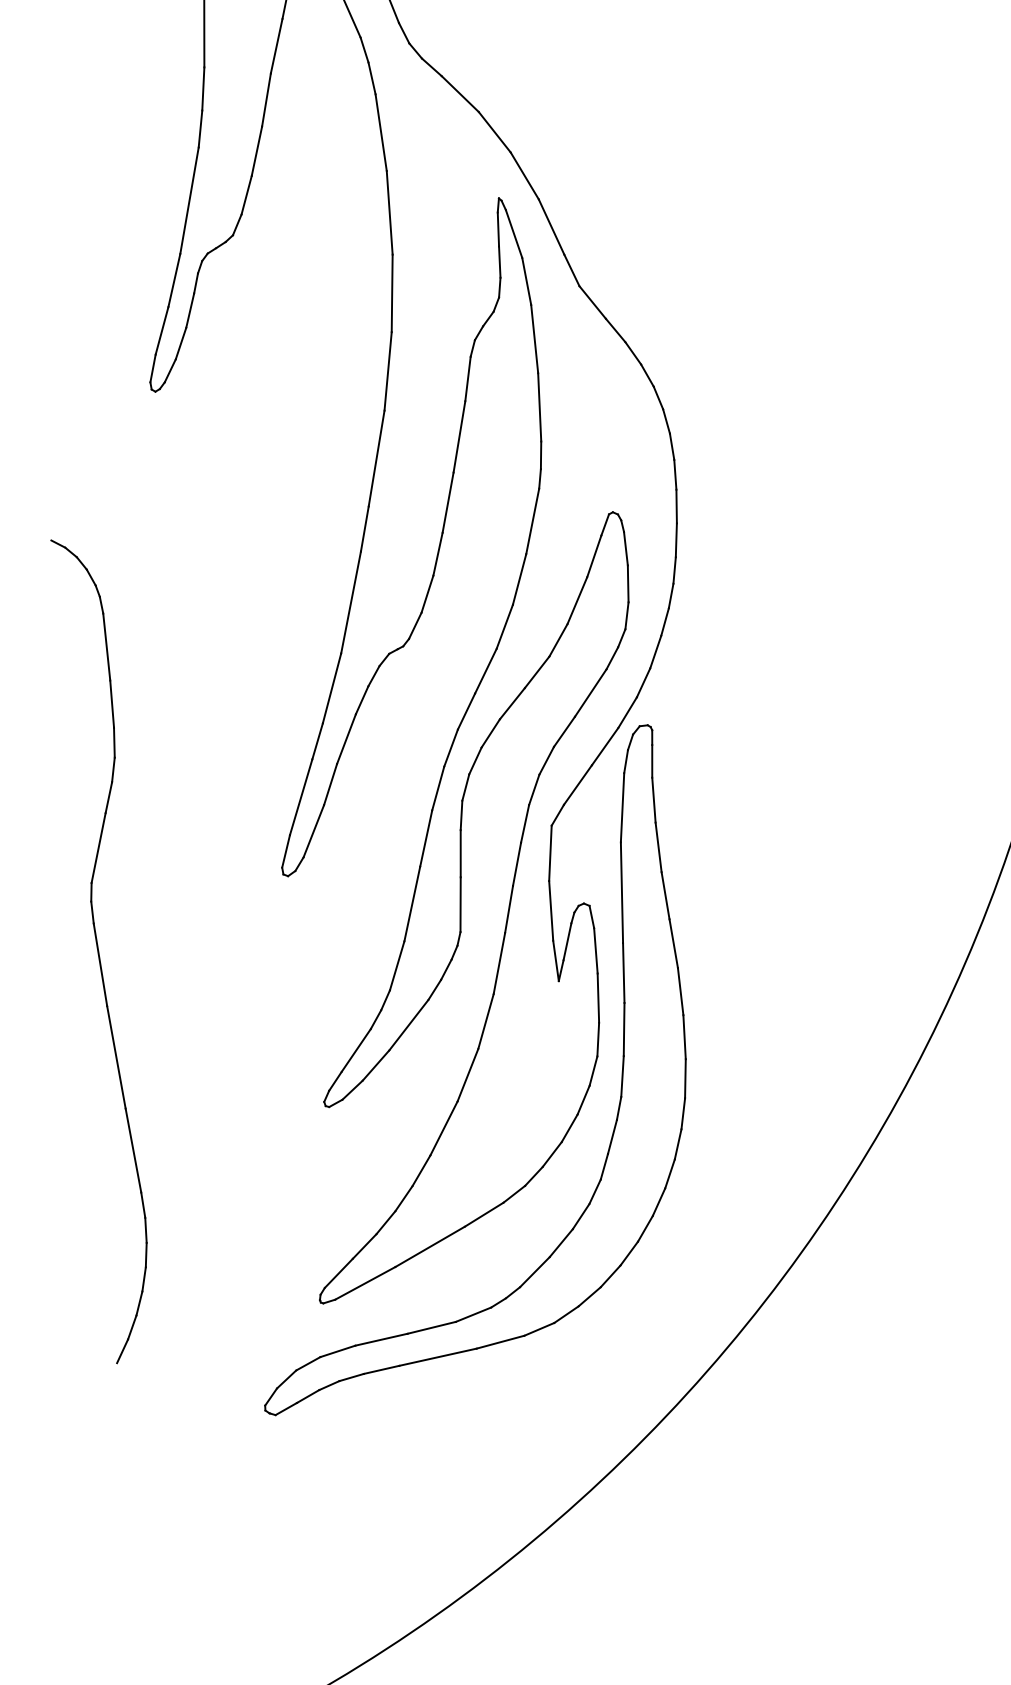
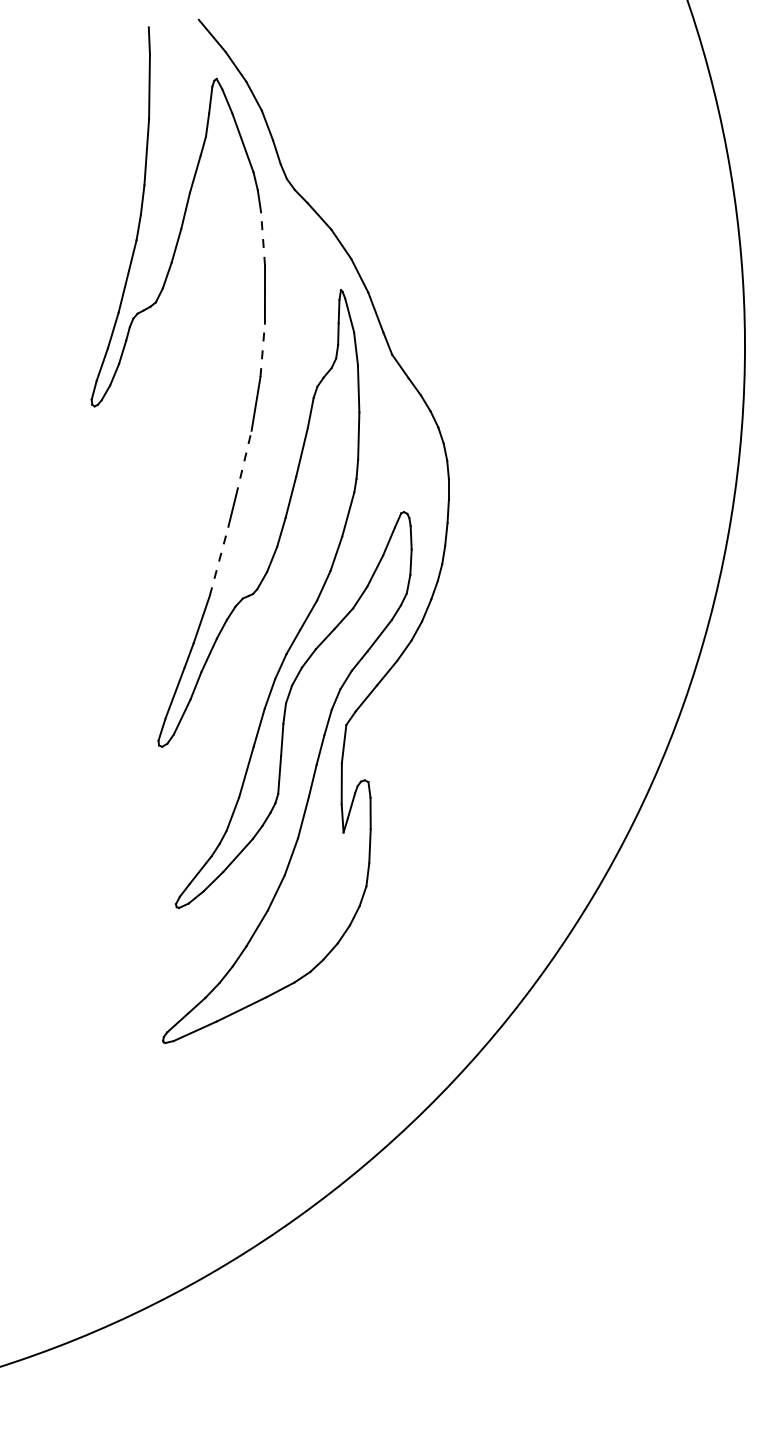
line: (381, 133) -> (263, 239), solid -> dashed
line: (391, 293) -> (262, 350), solid -> dashed
line: (376, 458) -> (243, 463), solid -> dashed
line: (351, 602) -> (219, 561), solid -> dashed
part: (105, 949) -> (32, 788), removed
part: (620, 1076) -> (381, 901), removed

